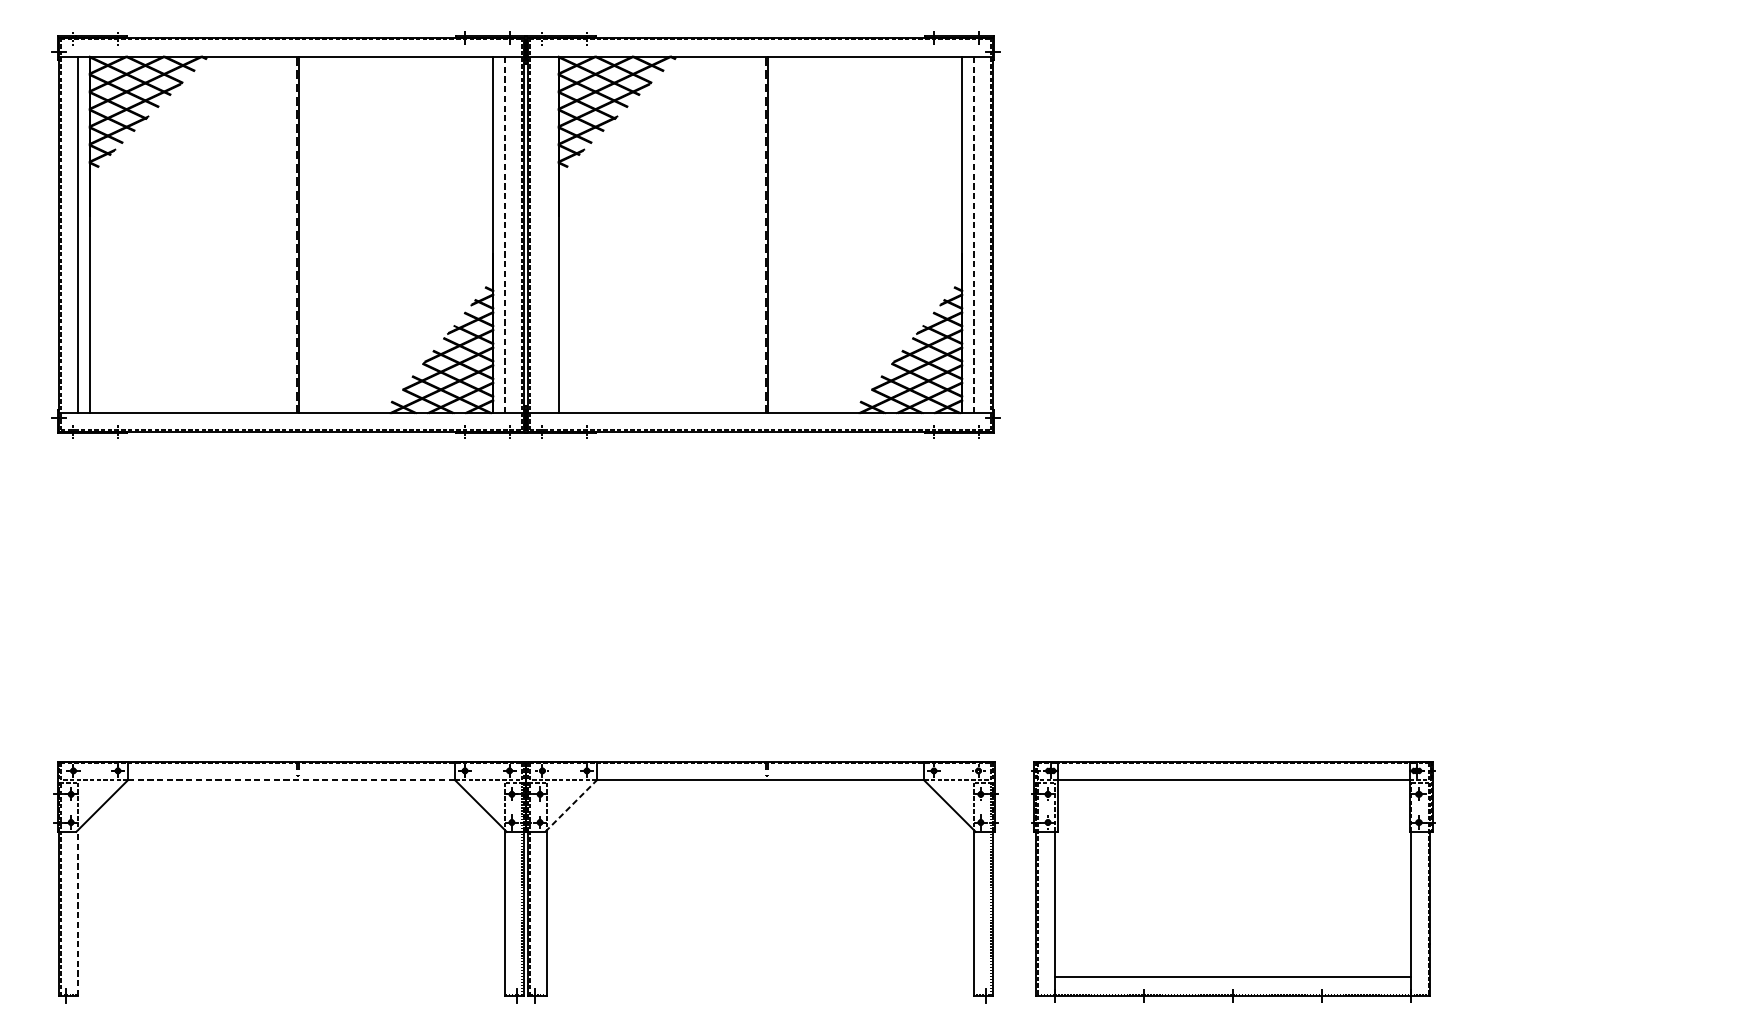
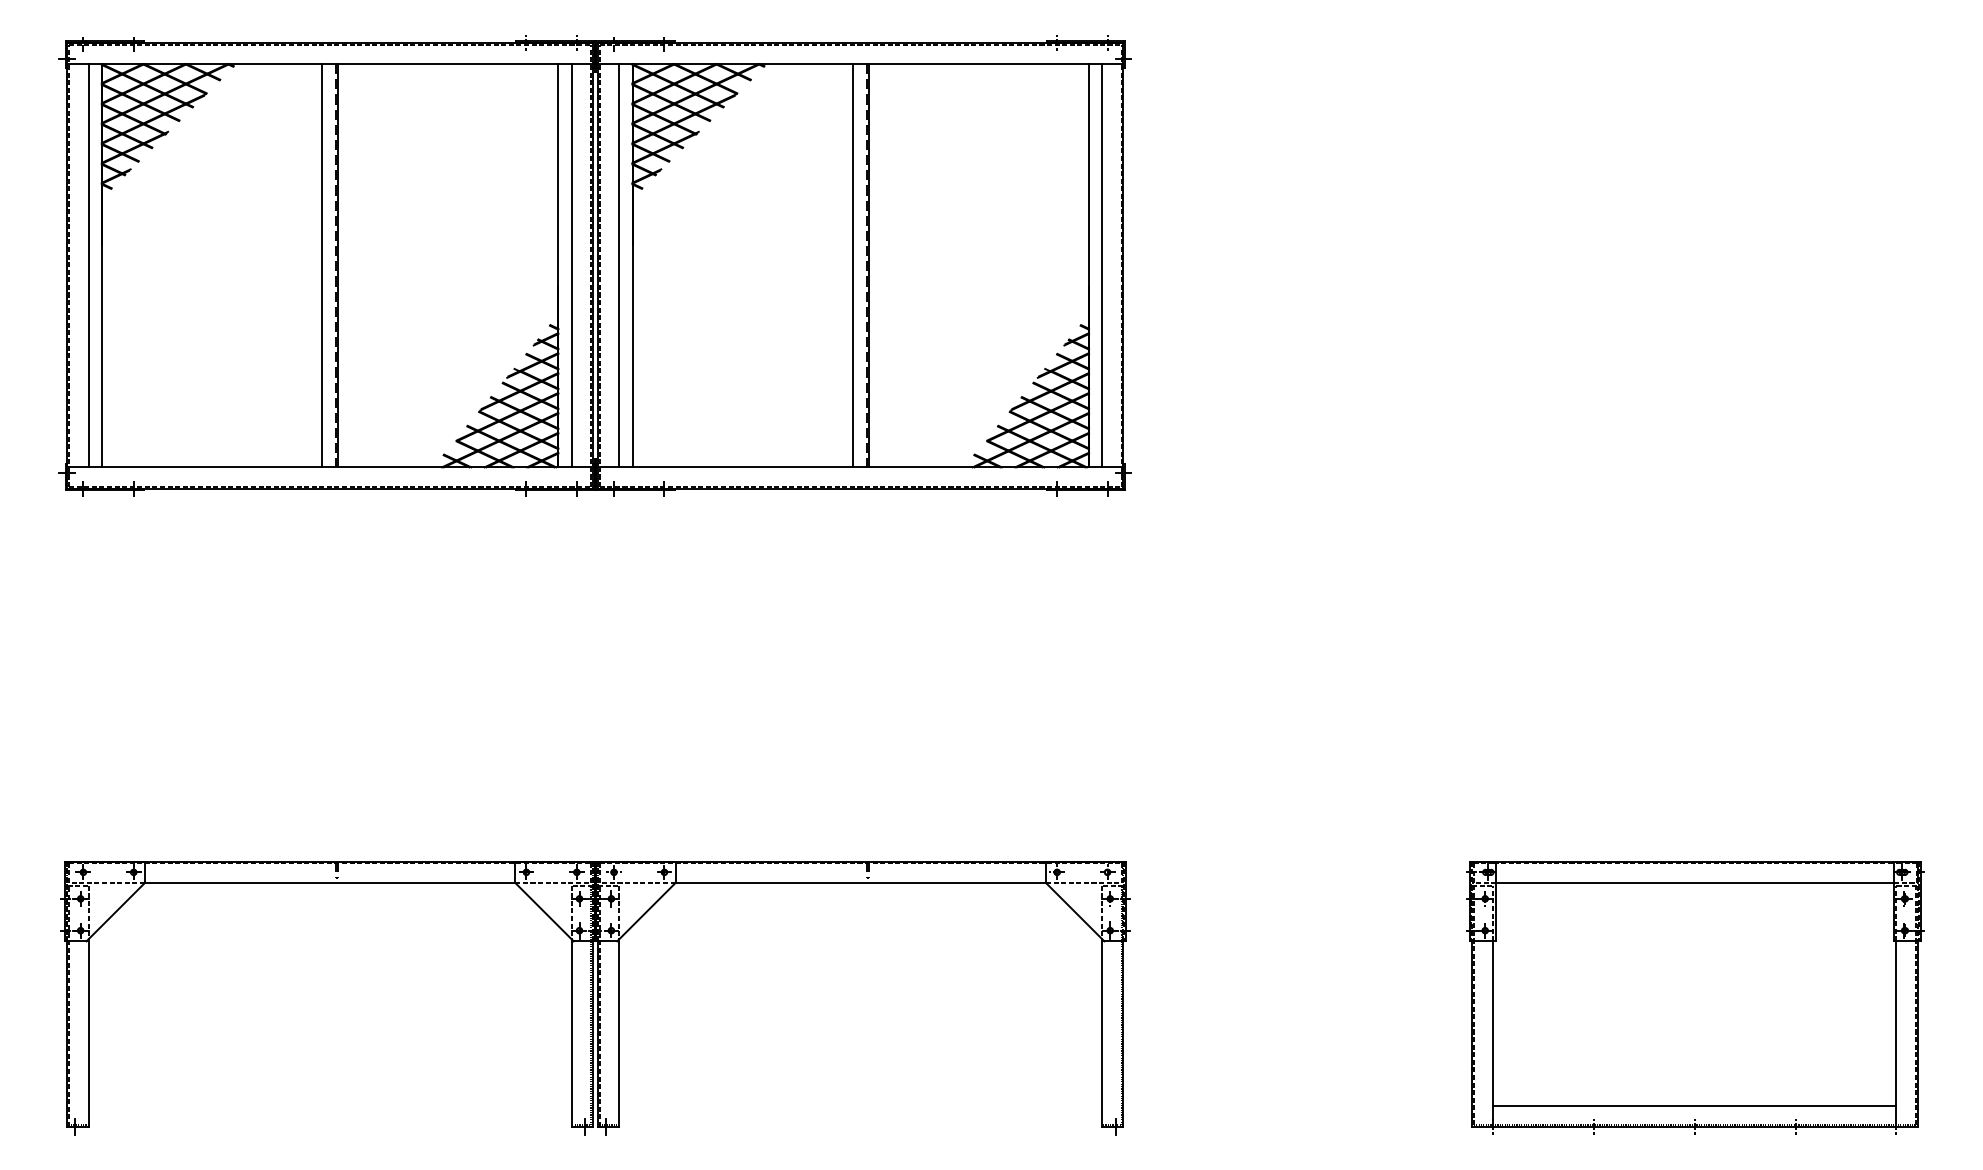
line: (284, 234) -> (322, 265), added
line: (504, 234) -> (571, 265), dashed -> solid
line: (547, 234) -> (619, 265), added
line: (753, 234) -> (852, 265), added
line: (974, 234) -> (1102, 265), dashed -> solid
line: (291, 779) -> (330, 882), dashed -> solid
line: (571, 805) -> (646, 911), dashed -> solid
part: (1233, 881) -> (1695, 997), moved
line: (78, 913) -> (88, 1033), dashed -> solid

